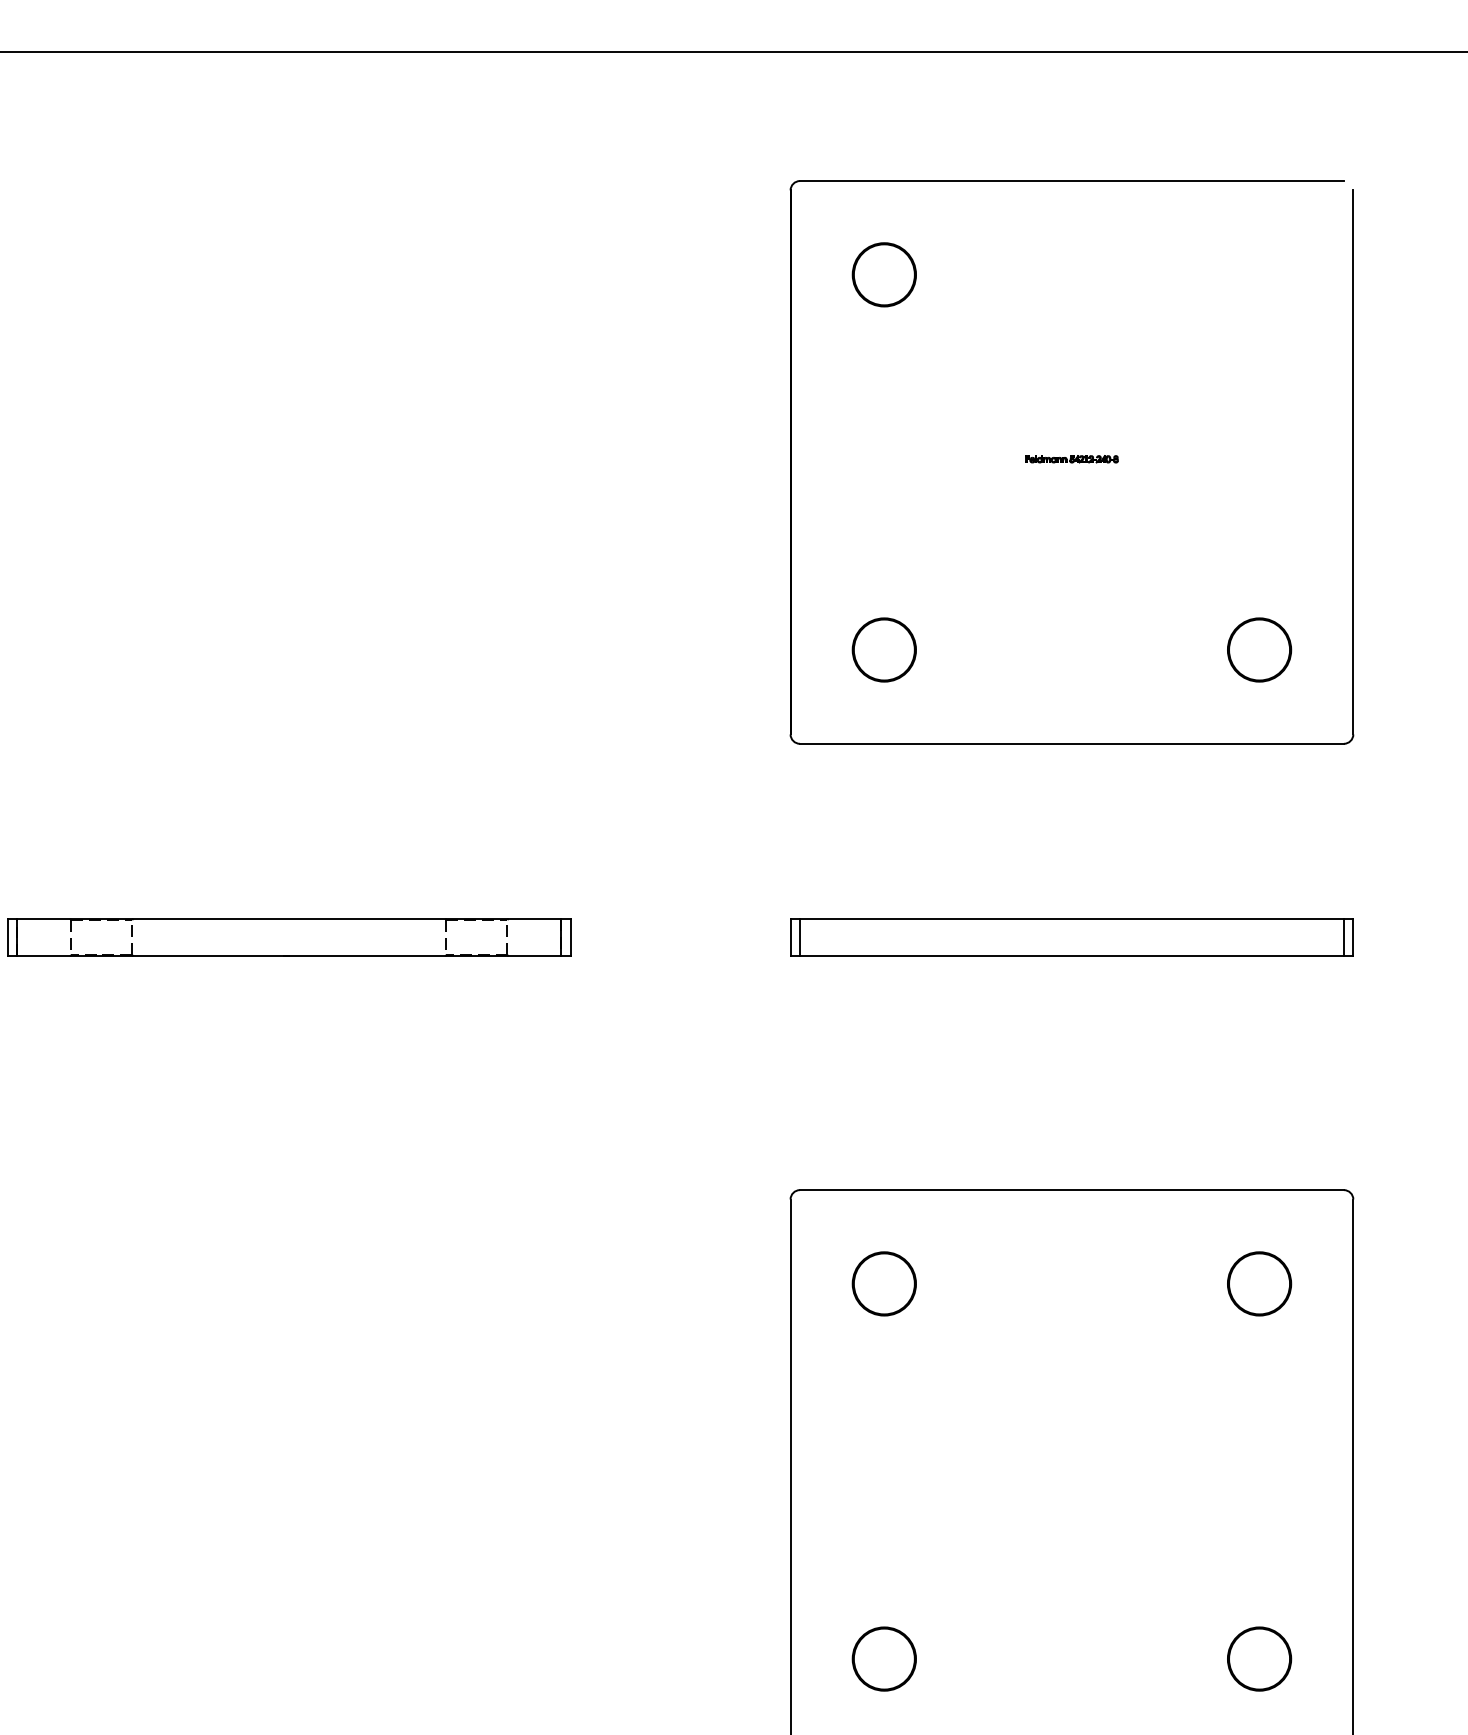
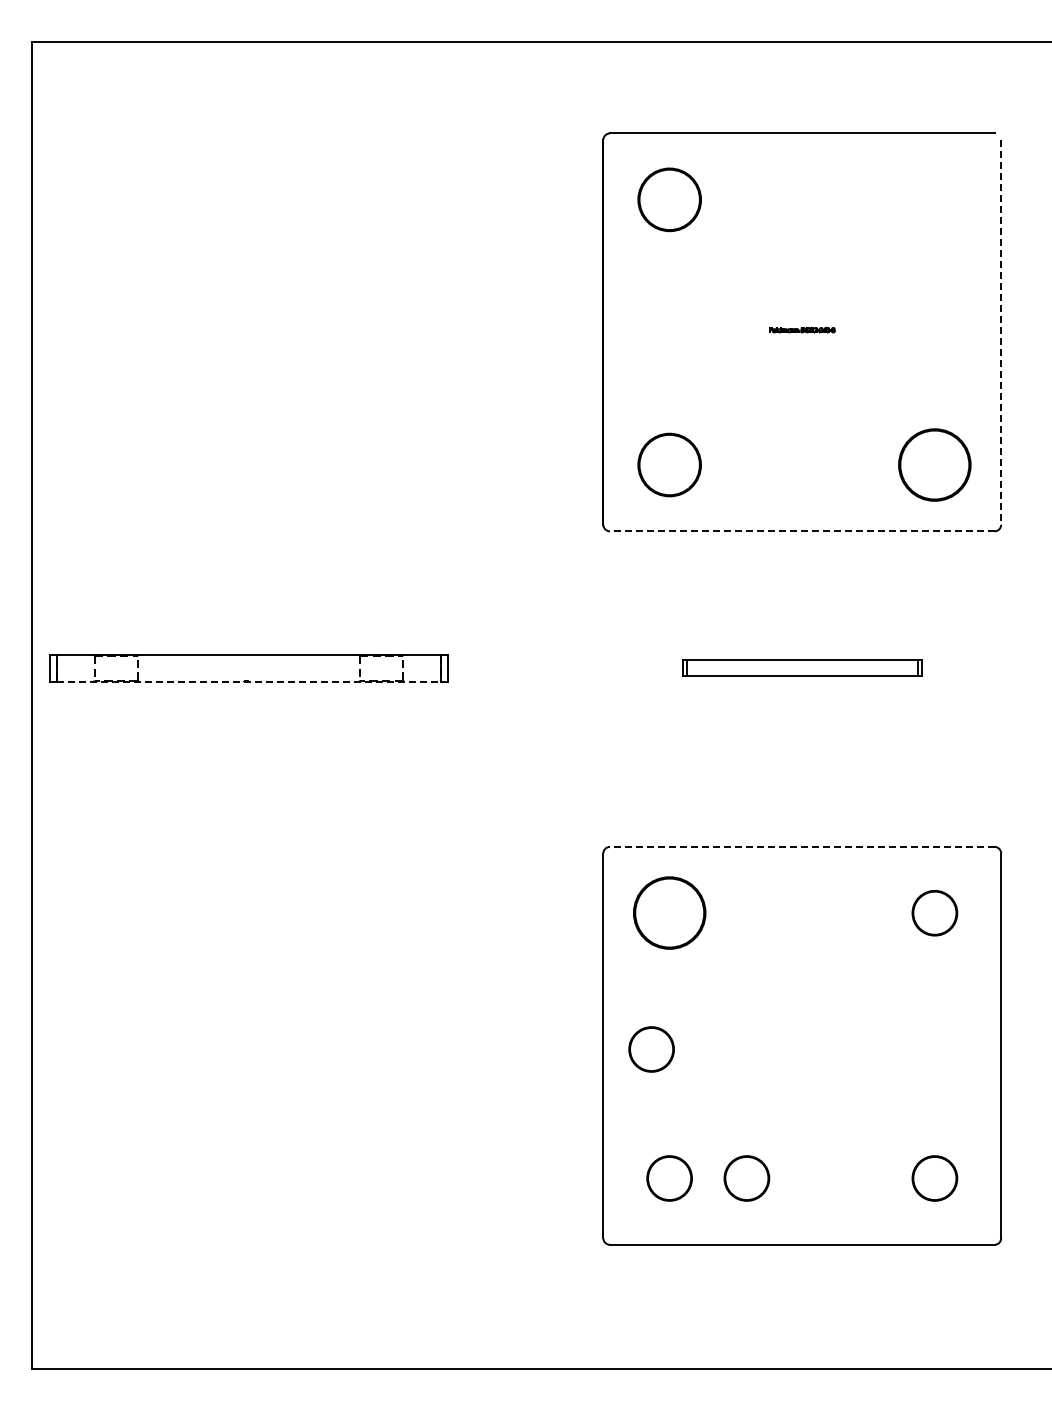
circle: (884, 274) -> (669, 199), size x1.4
line: (1353, 462) -> (1001, 332), solid -> dashed
part: (884, 649) -> (669, 464), size x1.4
part: (1258, 649) -> (934, 464), size x1.6
line: (1070, 744) -> (801, 531), solid -> dashed
part: (1070, 937) -> (801, 668), size x0.6
line: (290, 956) -> (249, 681), solid -> dashed
line: (1070, 1189) -> (801, 846), solid -> dashed
circle: (884, 1284) -> (669, 913), size x1.6
circle: (858, 1476) -> (651, 1049), added
part: (993, 1659) -> (746, 1178), added

